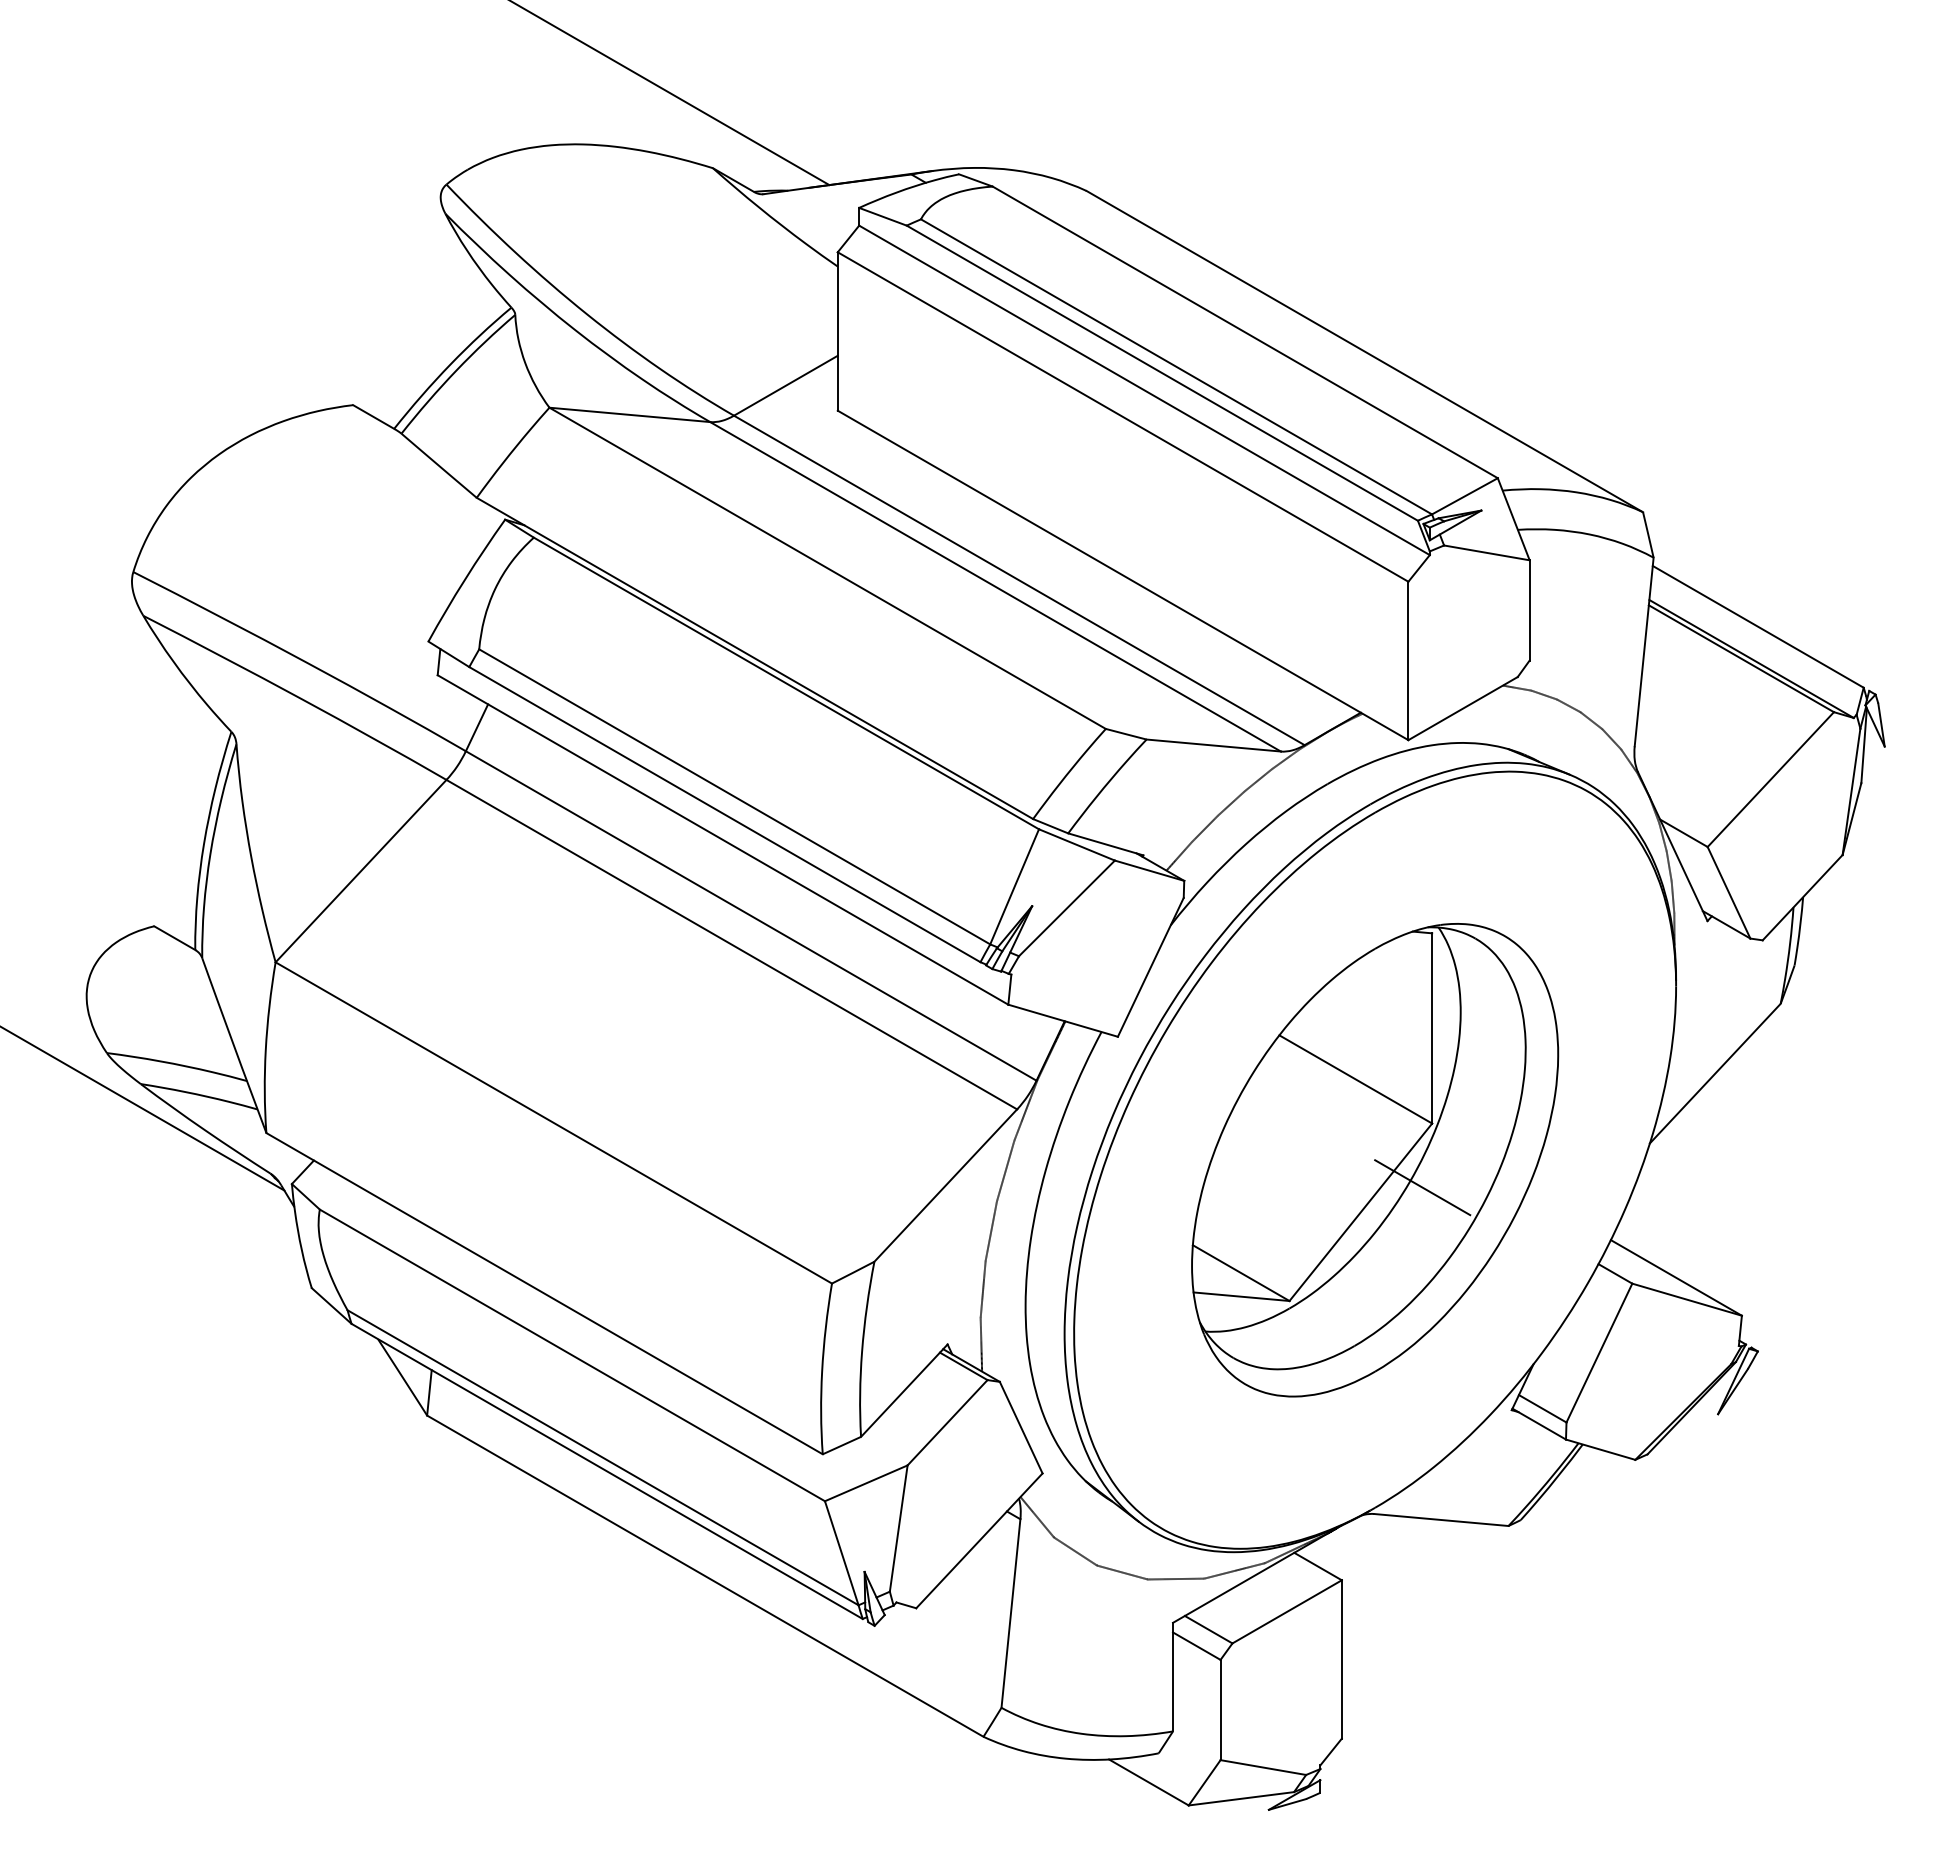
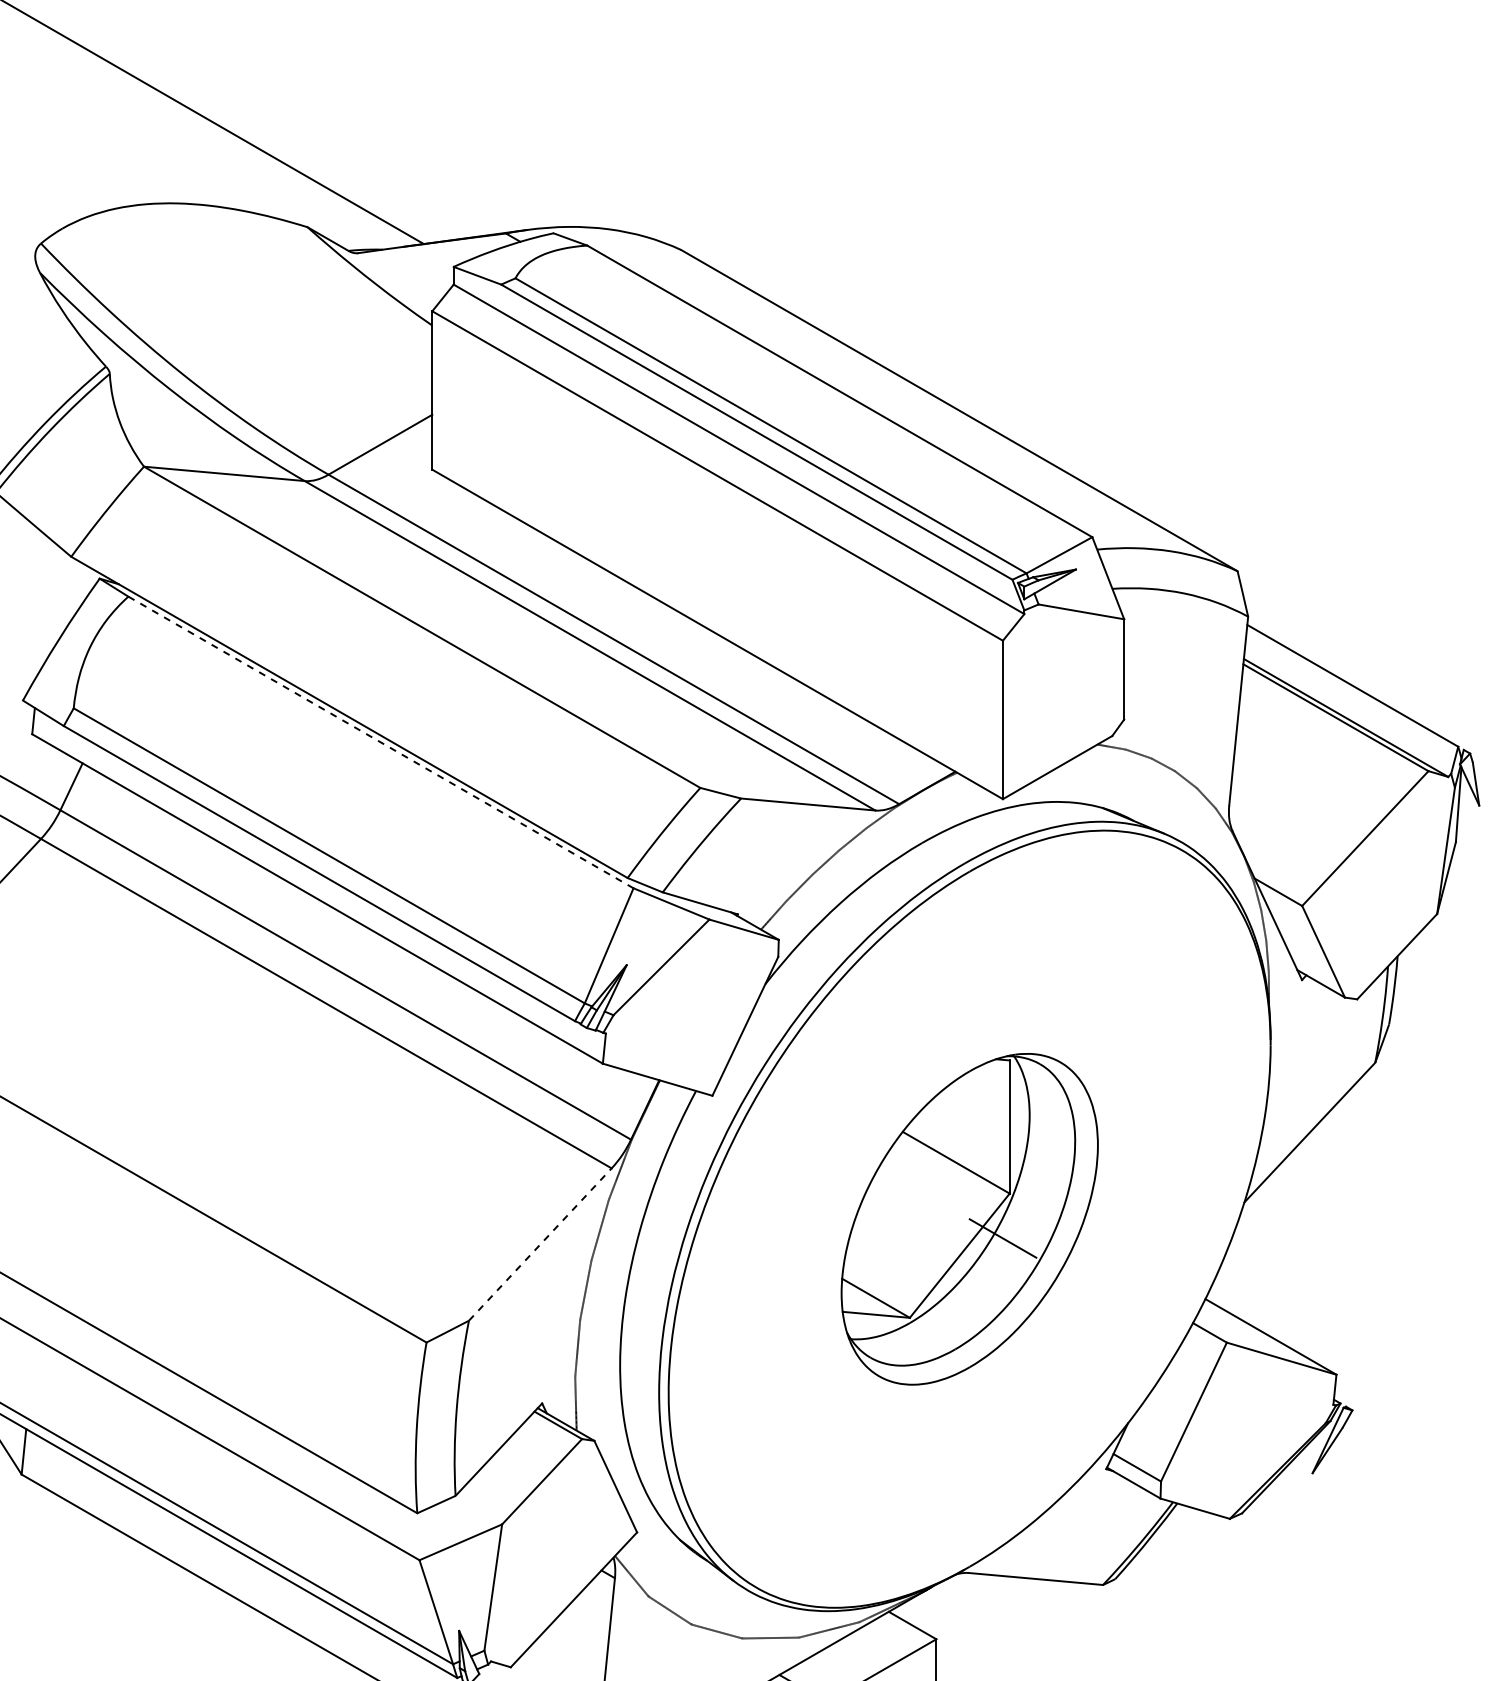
line: (786, 683) -> (381, 742), solid -> dashed
part: (1375, 1160) -> (970, 1219), size x0.7
line: (946, 1185) -> (541, 1244), solid -> dashed

